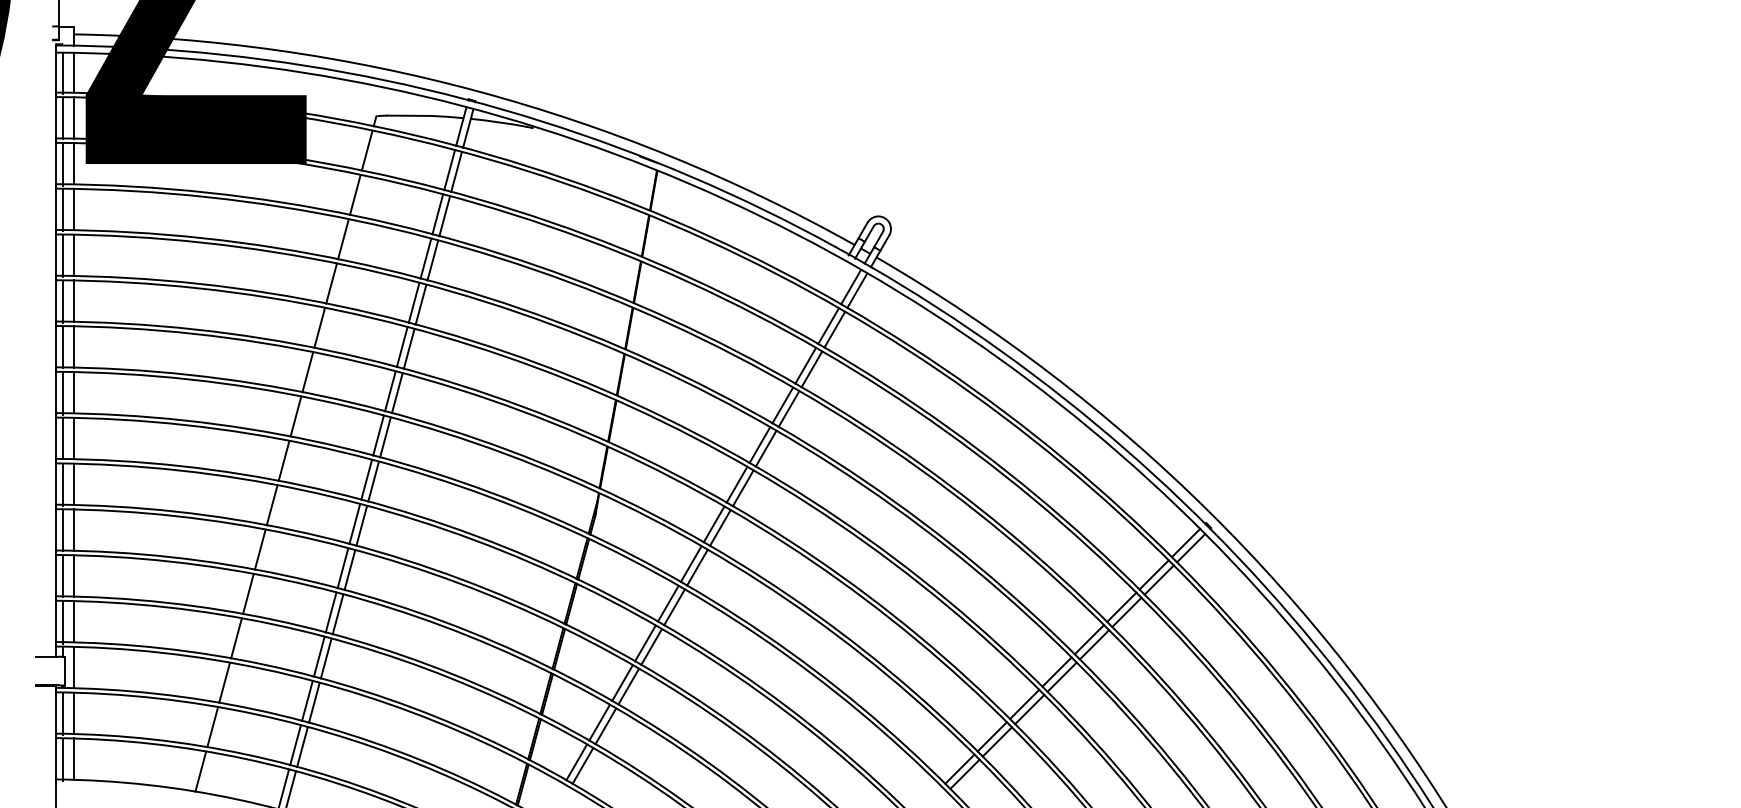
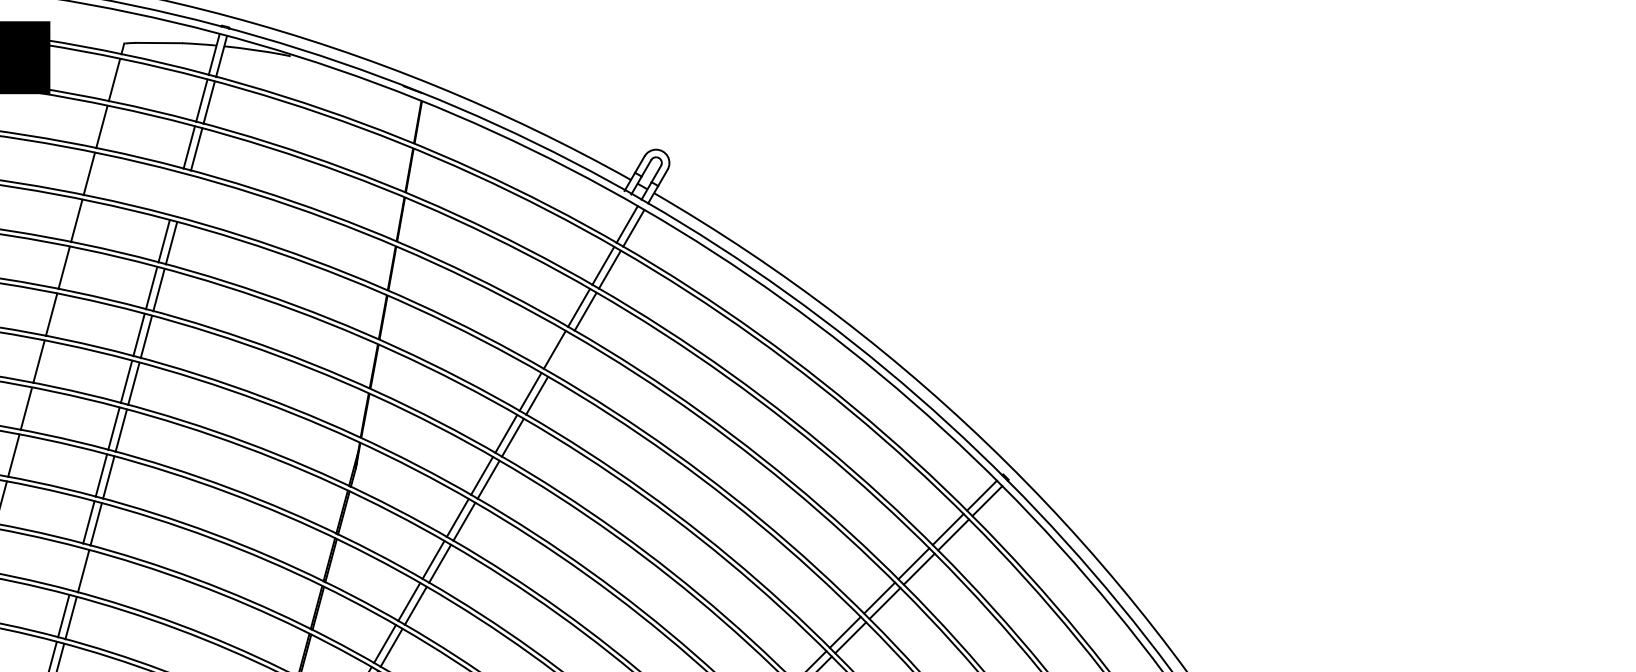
line: (425, 258) -> (176, 194), removed
line: (432, 260) -> (183, 196), removed
line: (788, 408) -> (560, 353), removed
line: (330, 612) -> (75, 569), removed

